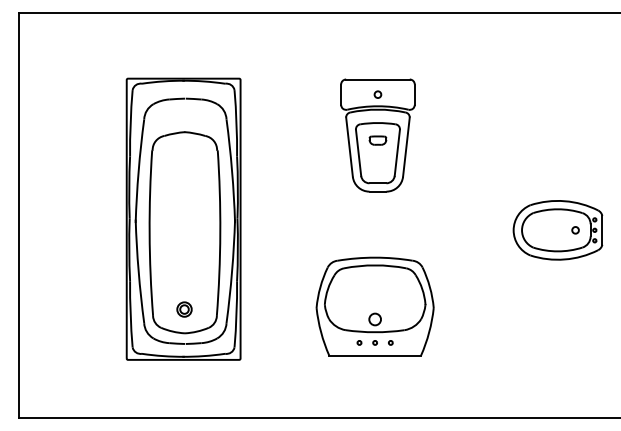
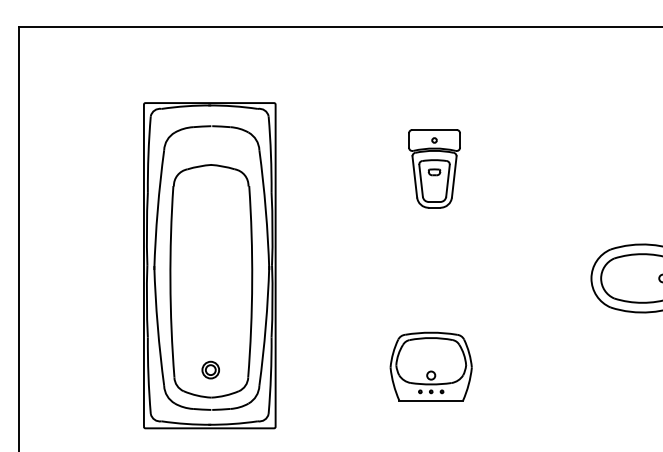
part: (377, 135) -> (433, 168), size x0.6
part: (374, 306) -> (430, 366), size x0.6

